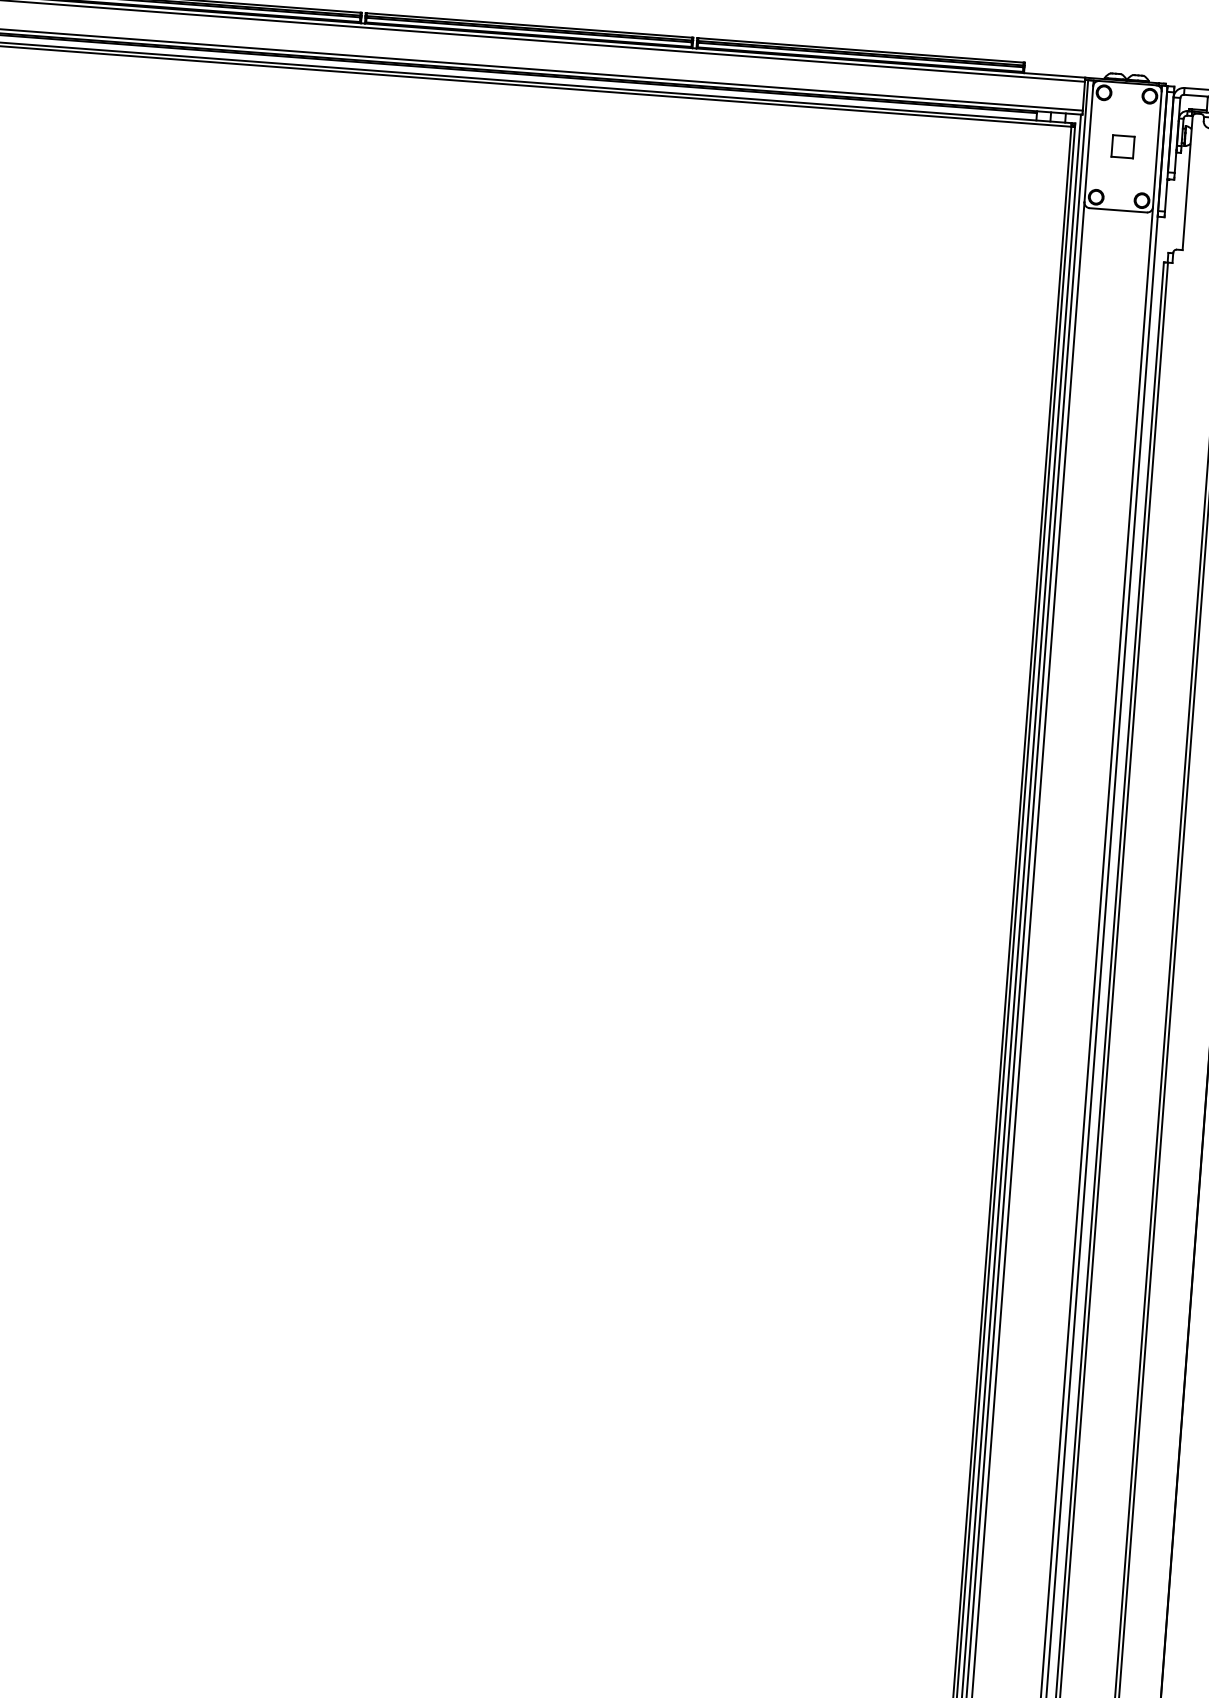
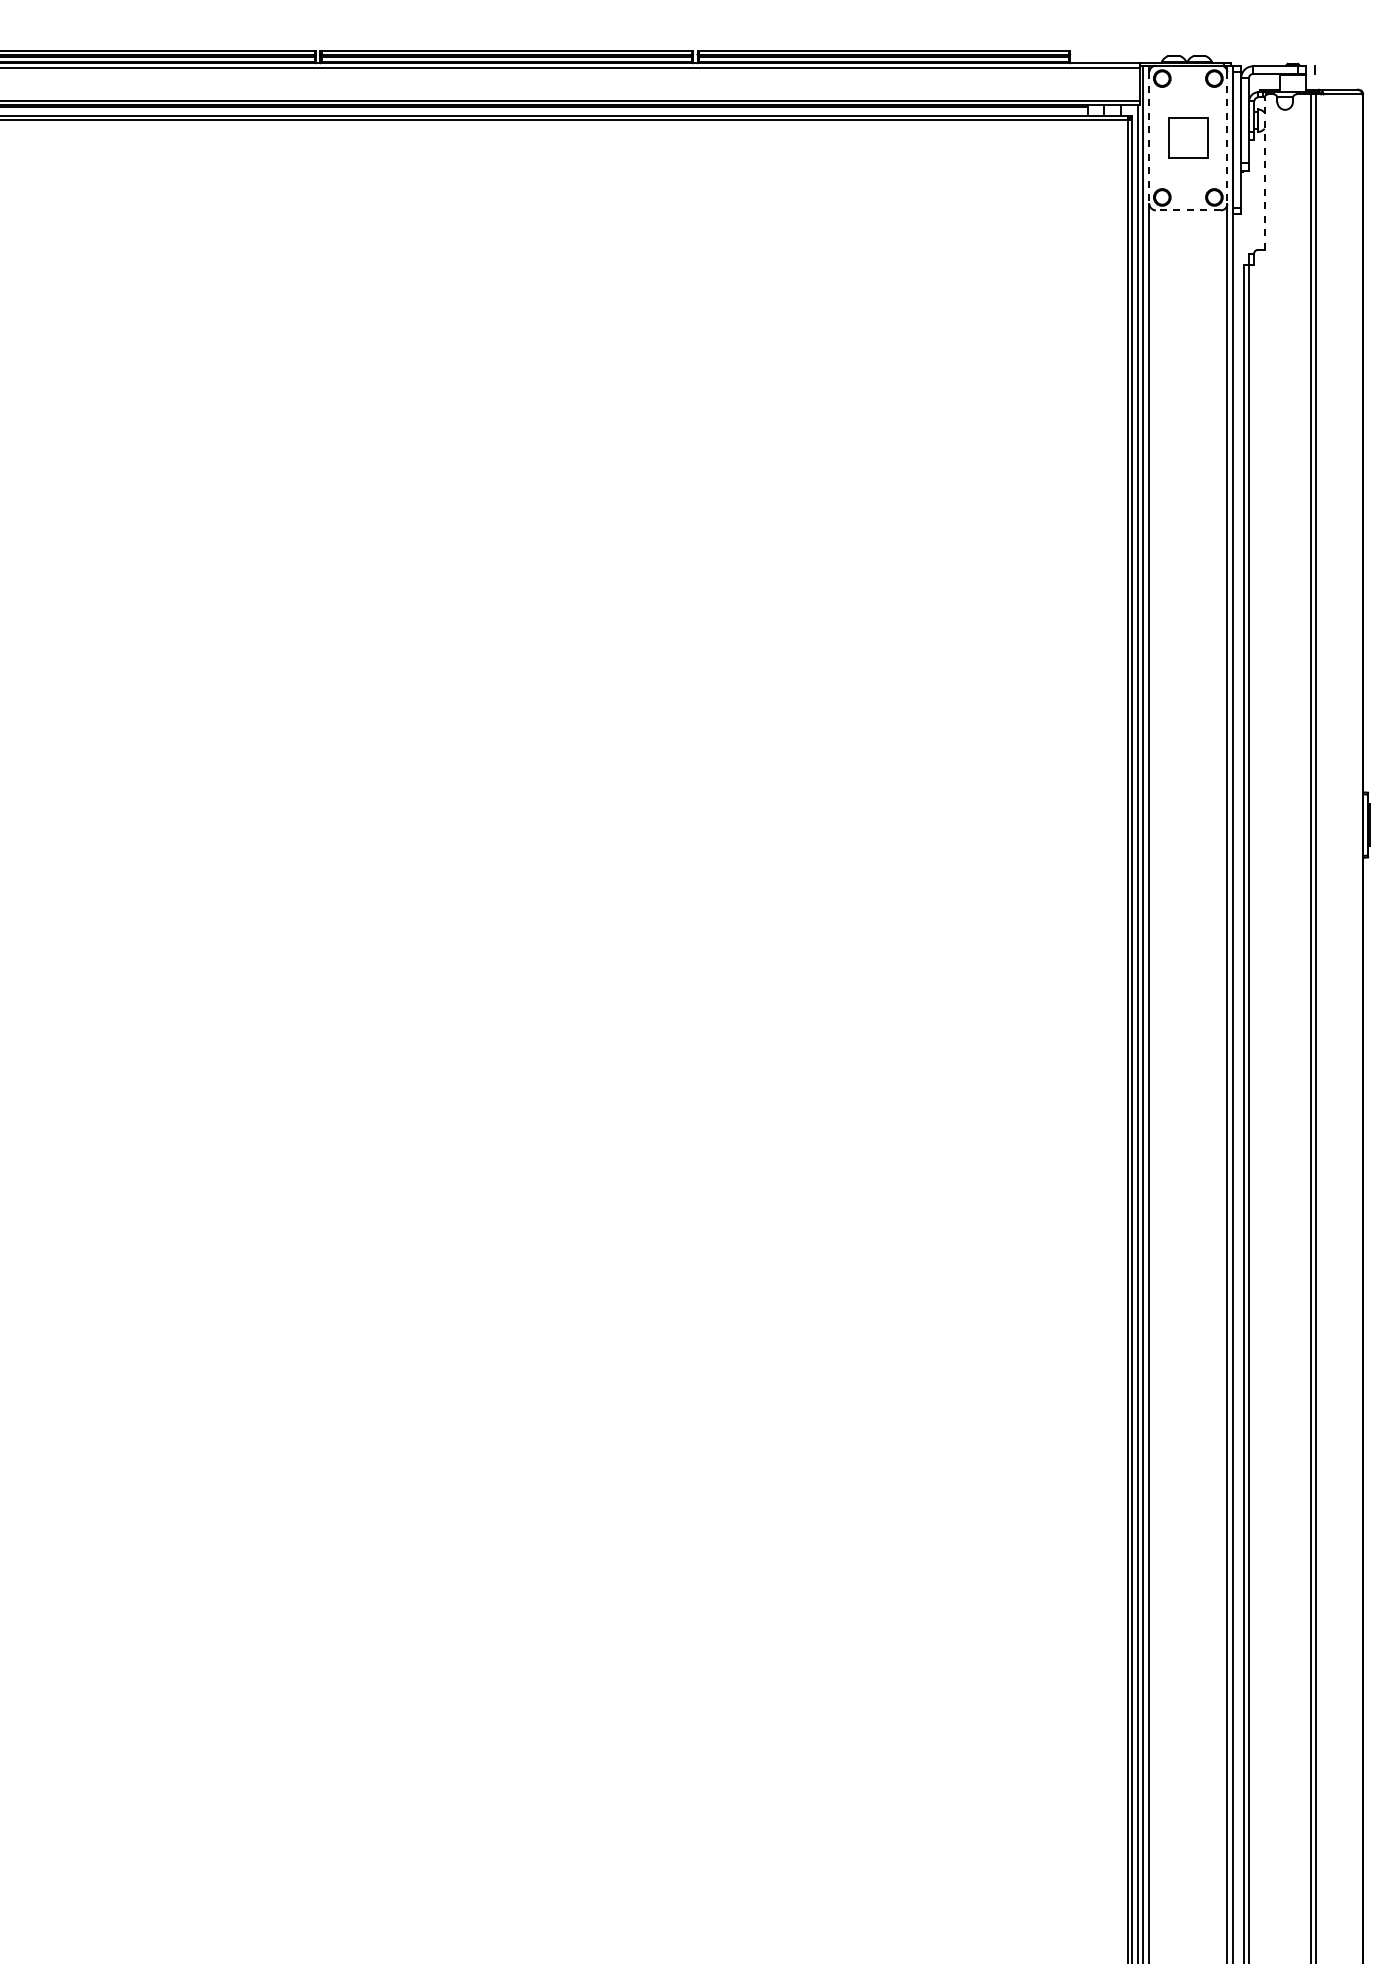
line: (1088, 144) -> (1149, 138), solid -> dashed
part: (1123, 146) -> (1188, 137), size x1.6
line: (1157, 149) -> (1227, 138), solid -> dashed
line: (1187, 183) -> (1264, 174), solid -> dashed
line: (1118, 210) -> (1188, 210), solid -> dashed

